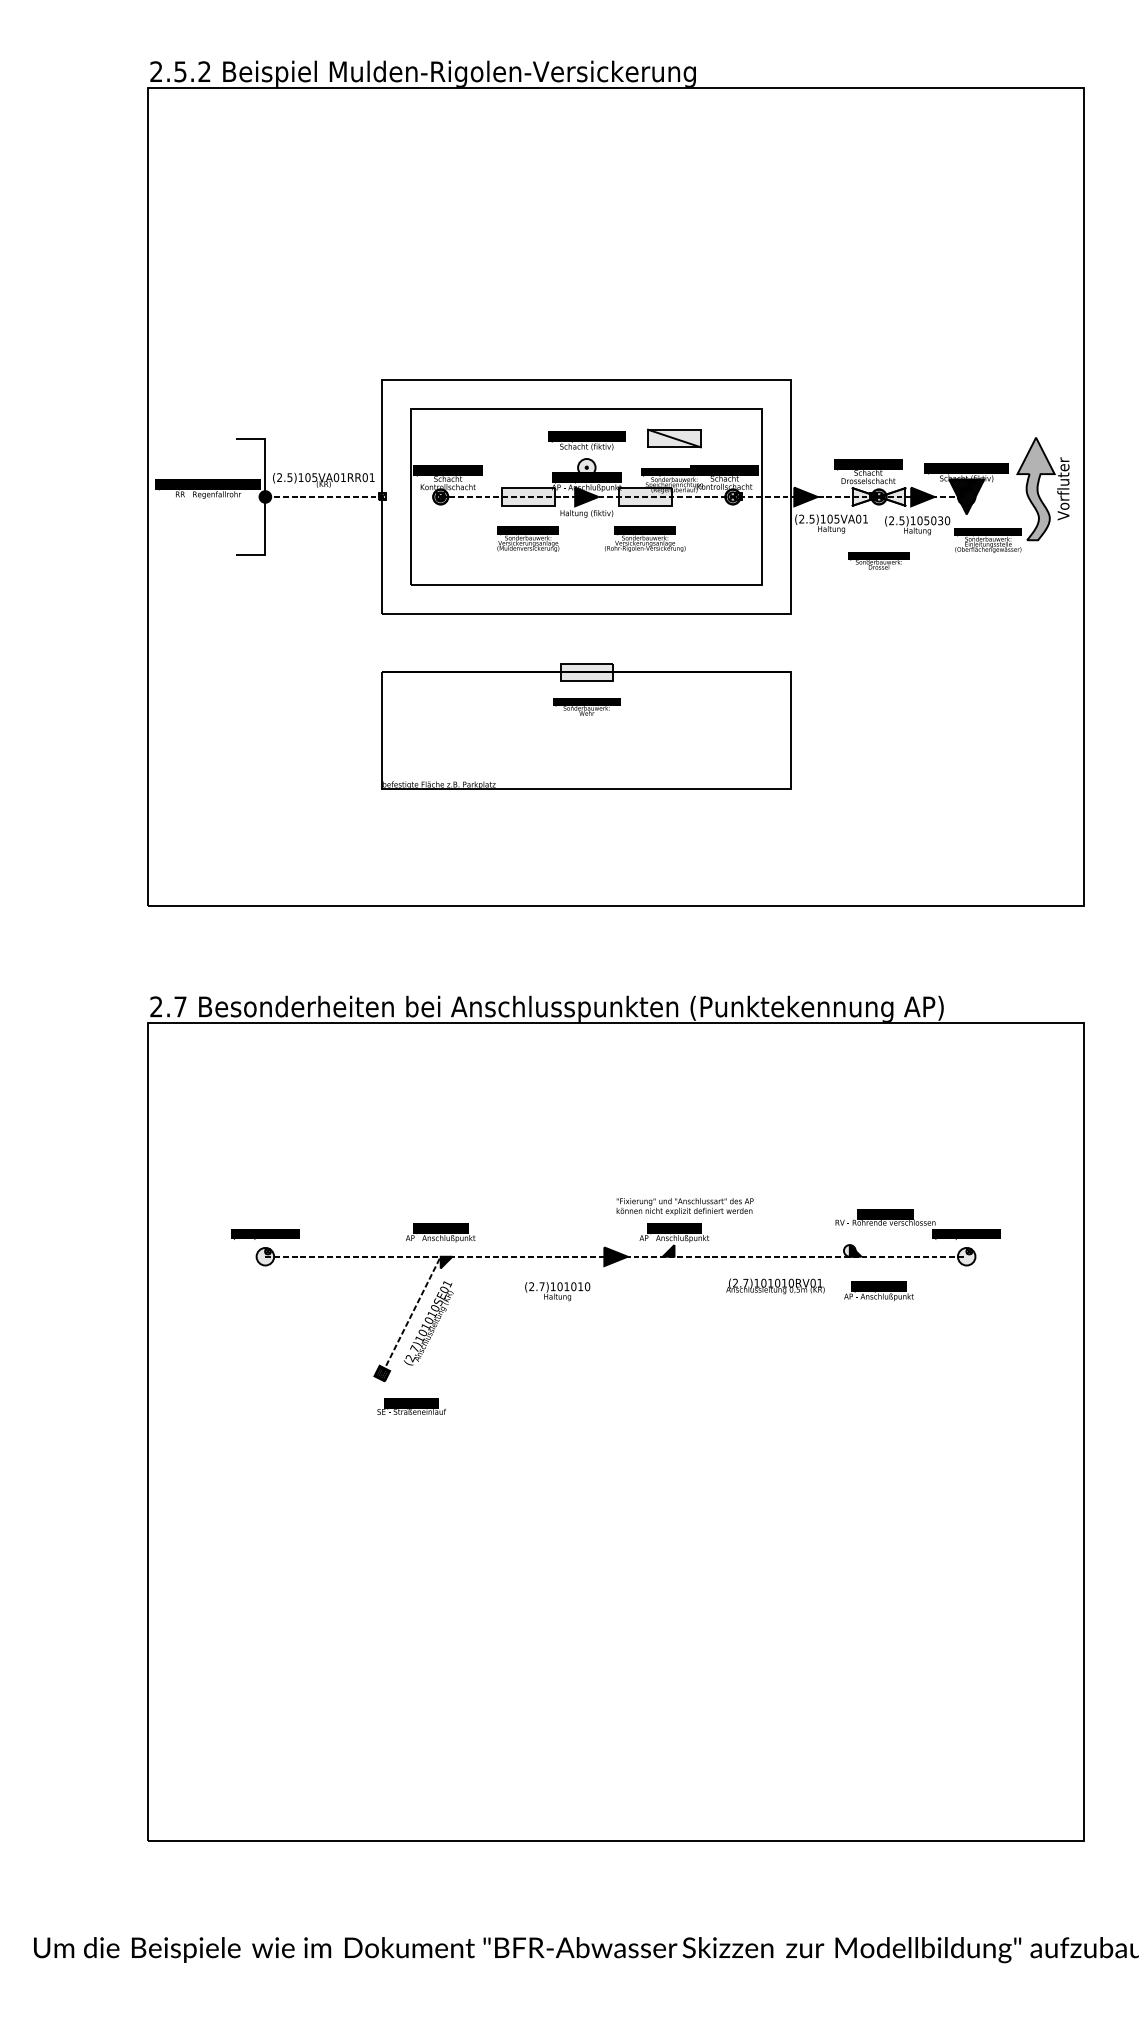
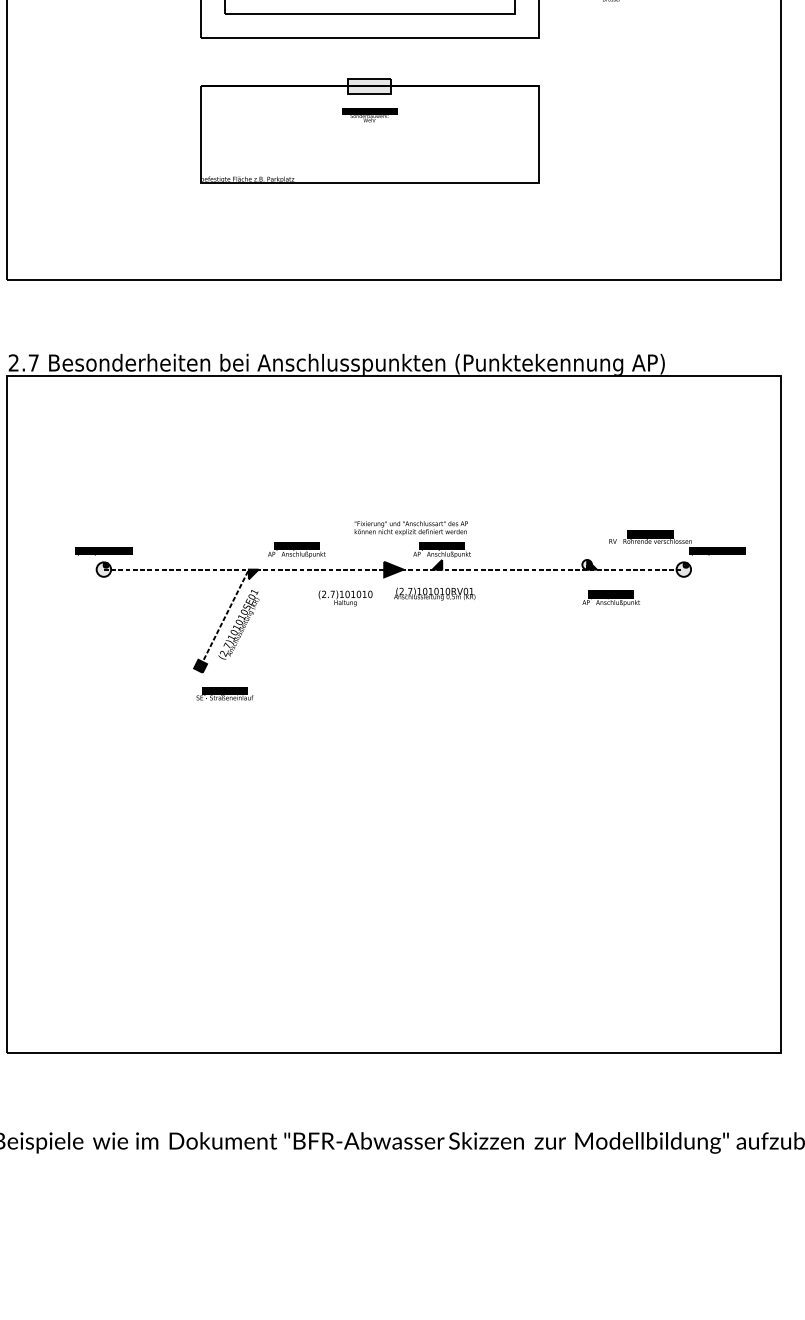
text: (684, 1206) -> (410, 528), moved
text: (917, 1224) -> (677, 542), moved
text: (440, 1232) -> (296, 549), moved
text: (775, 1286) -> (434, 594), moved

